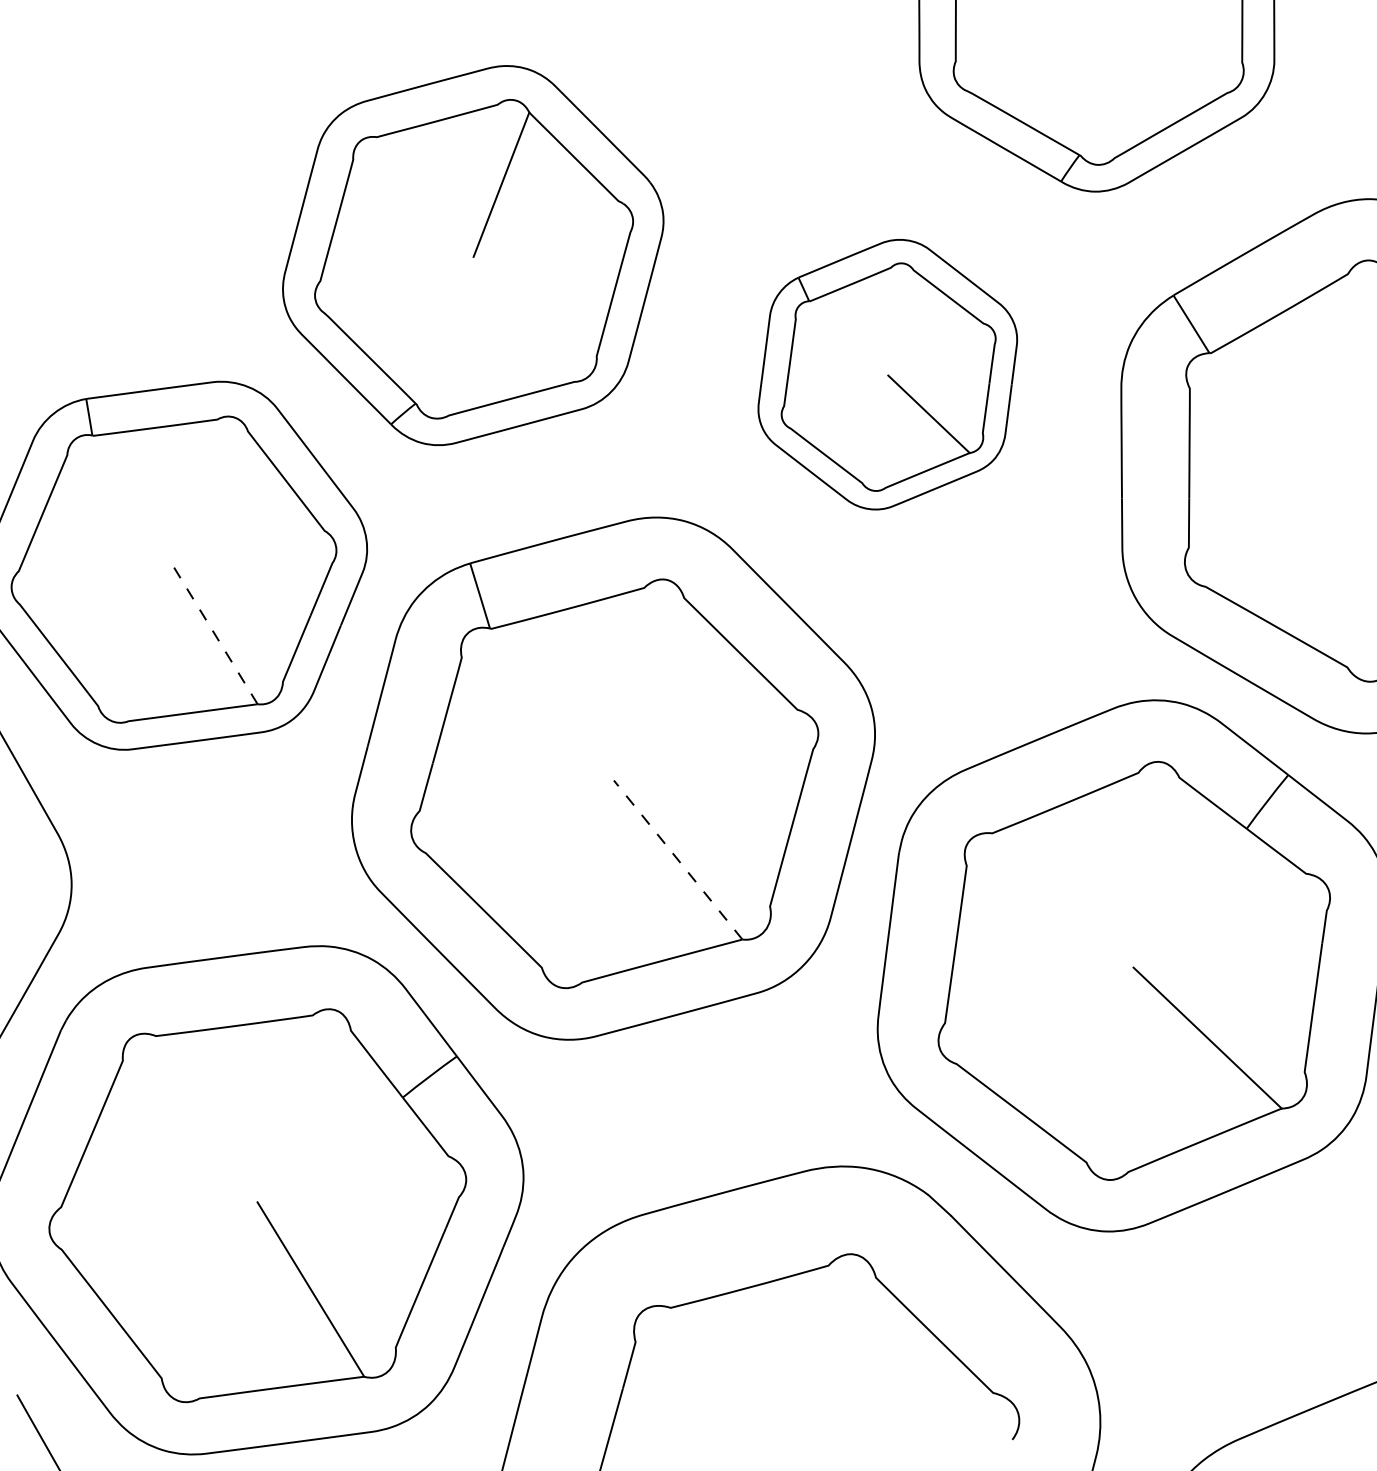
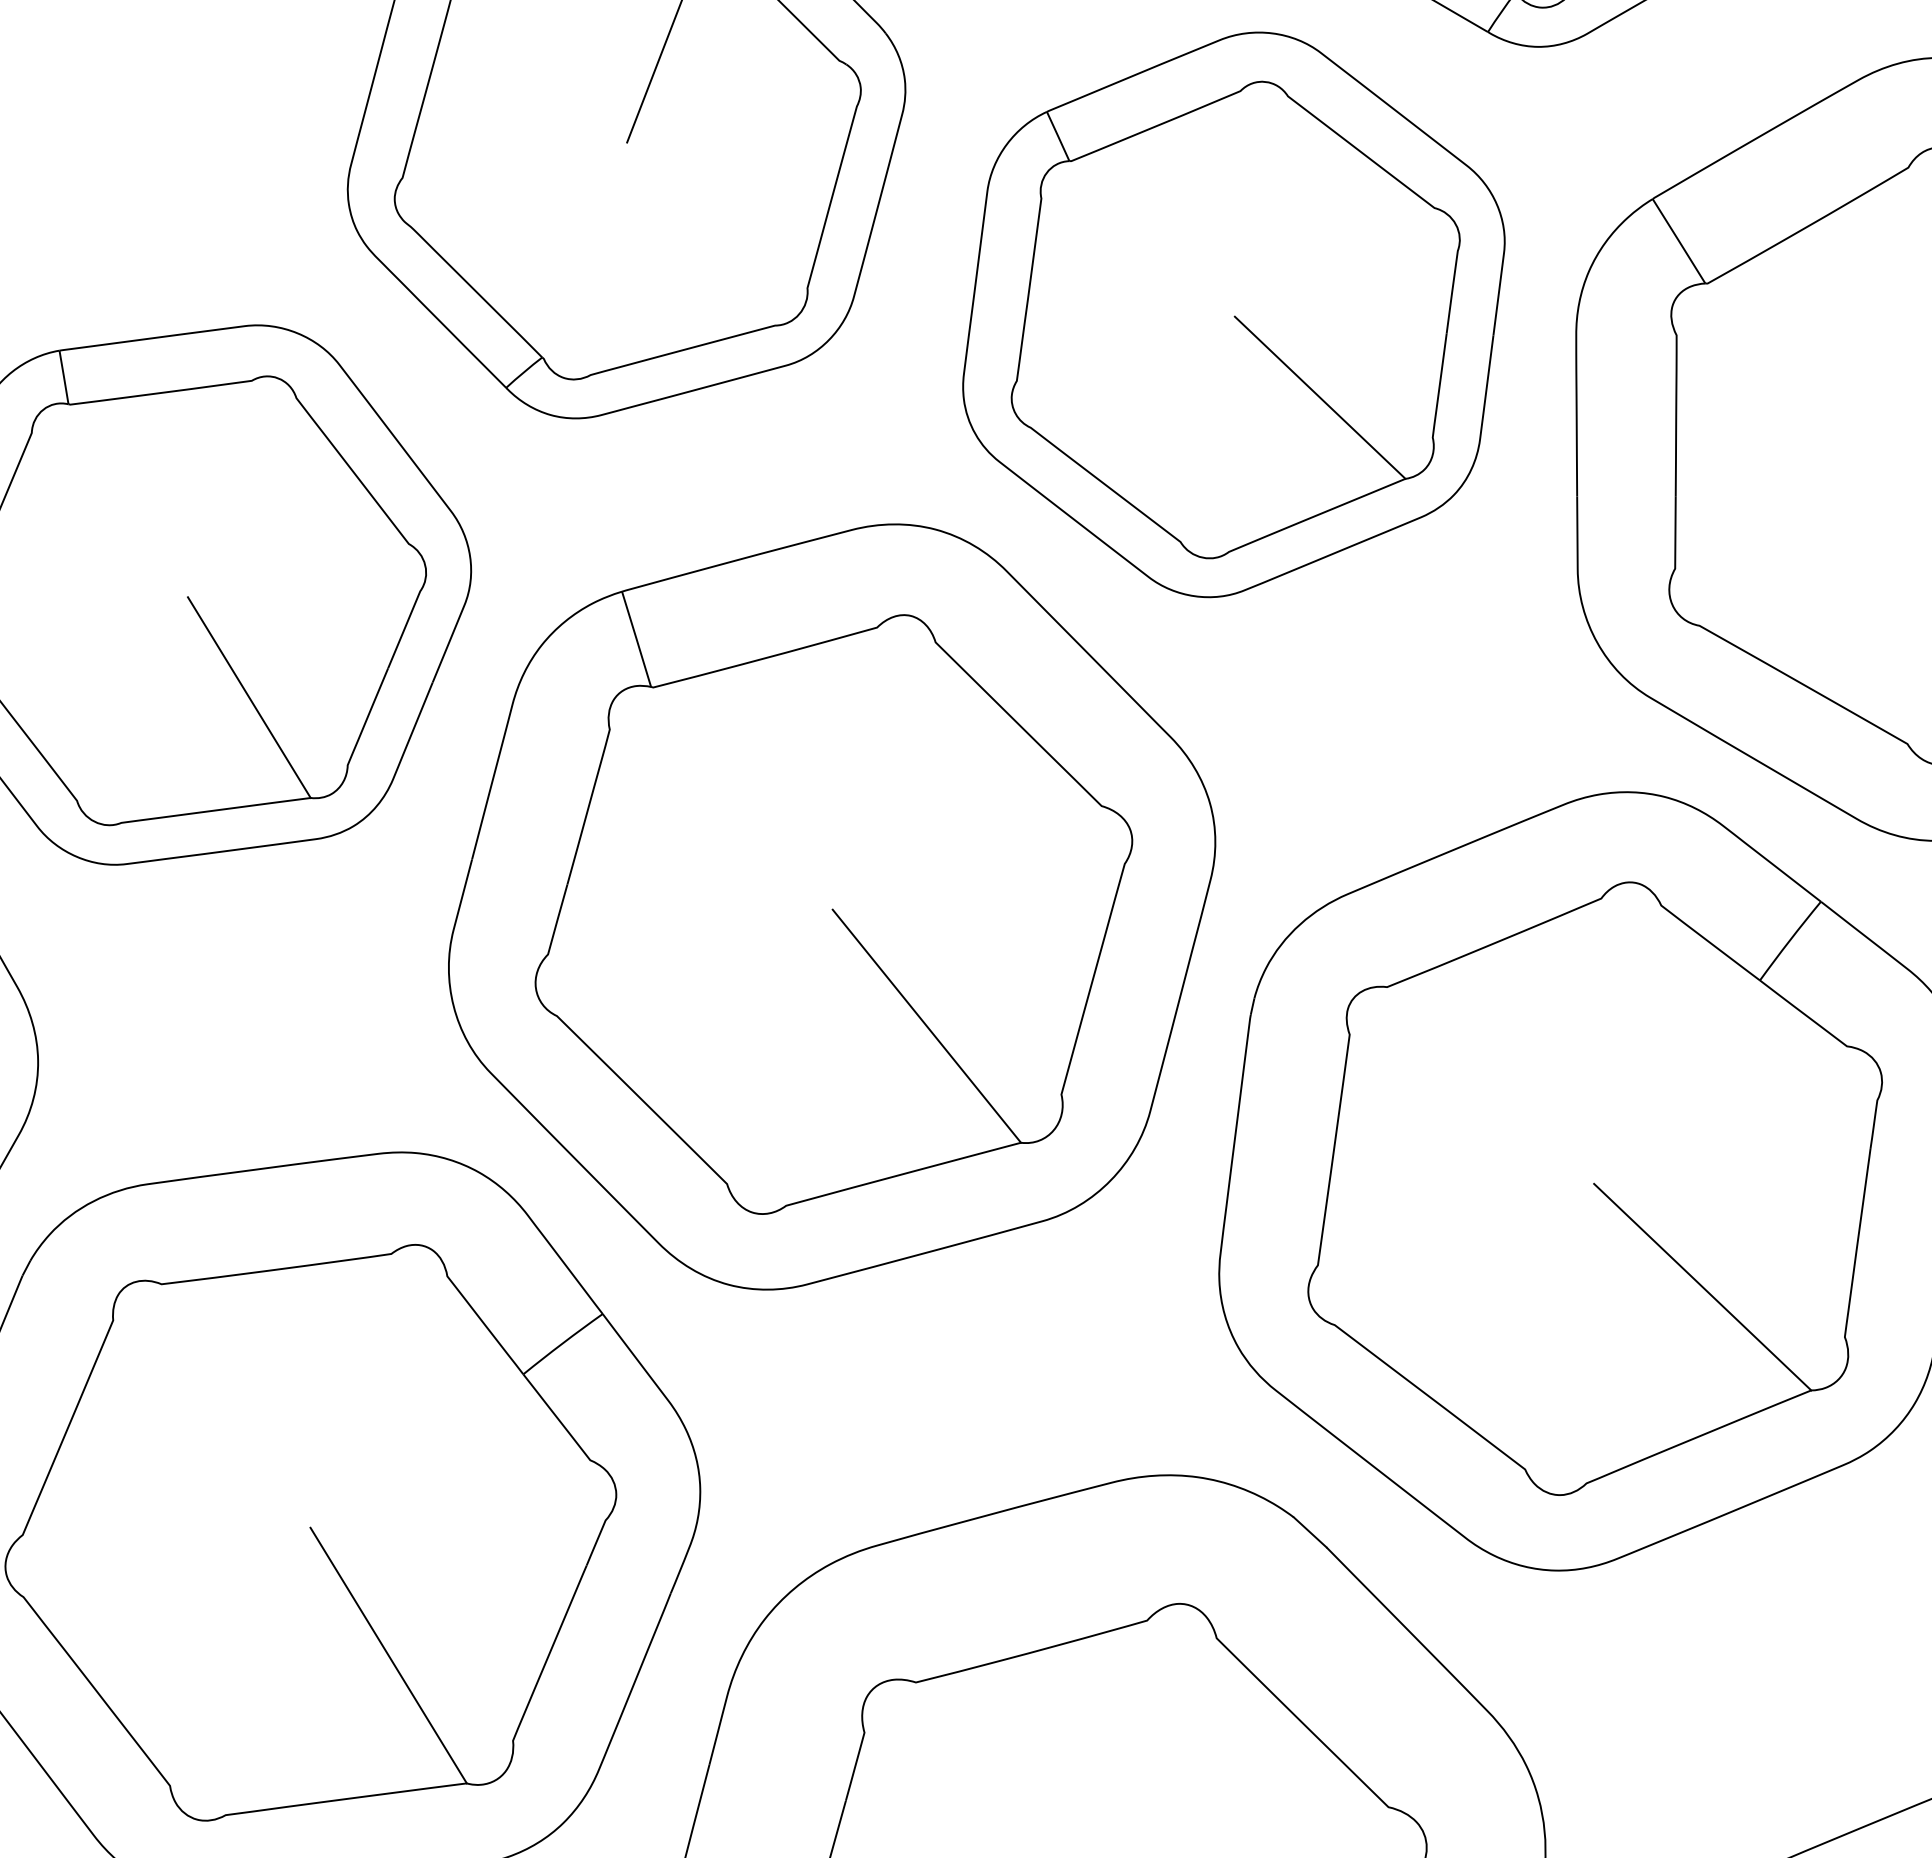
part: (887, 374) -> (1233, 314), size x1.43
line: (215, 635) -> (248, 697), dashed -> solid
line: (677, 859) -> (925, 1025), dashed -> solid

